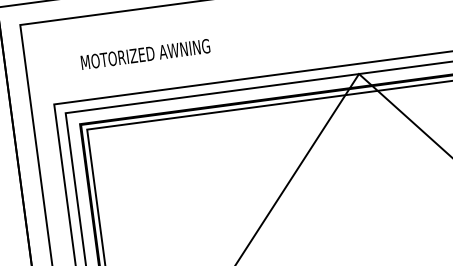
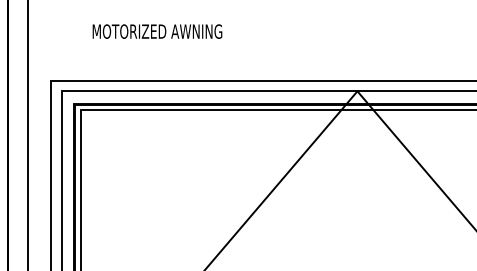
text: (145, 54) -> (157, 31), moved

